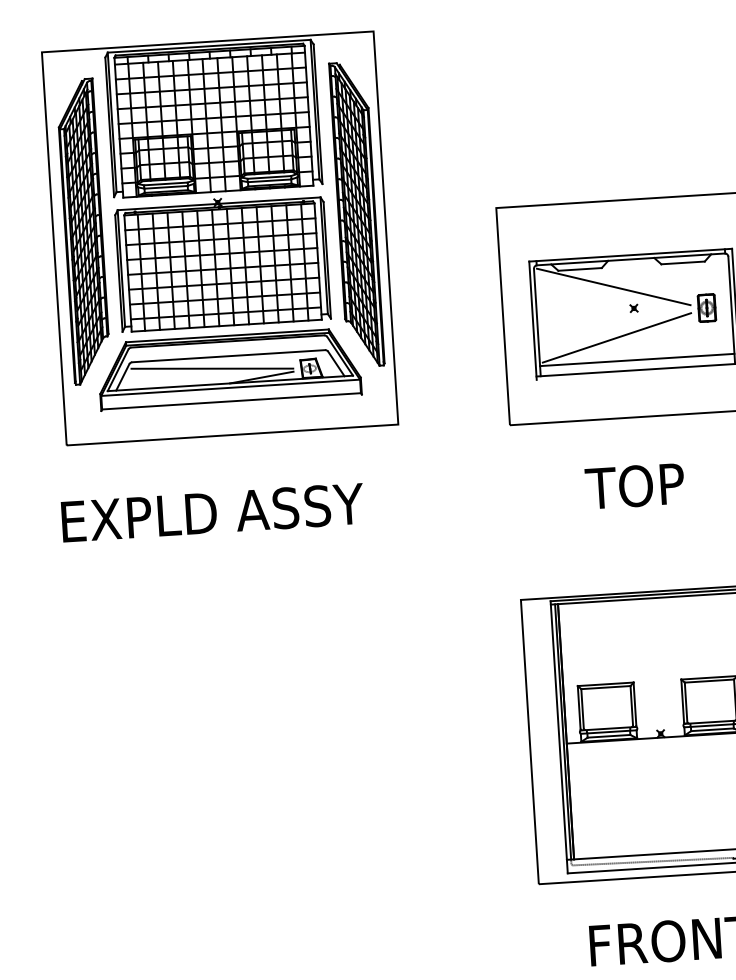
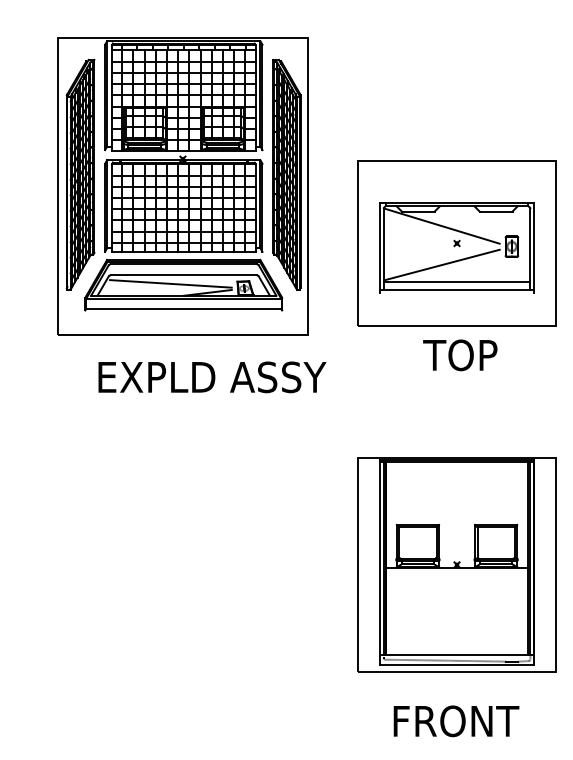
part: (219, 238) -> (182, 186), moved
text: (635, 486) -> (460, 355), moved
text: (212, 513) -> (212, 377), moved

